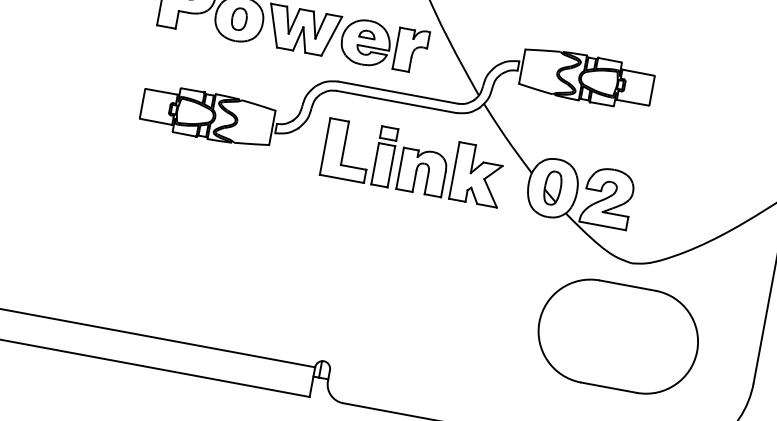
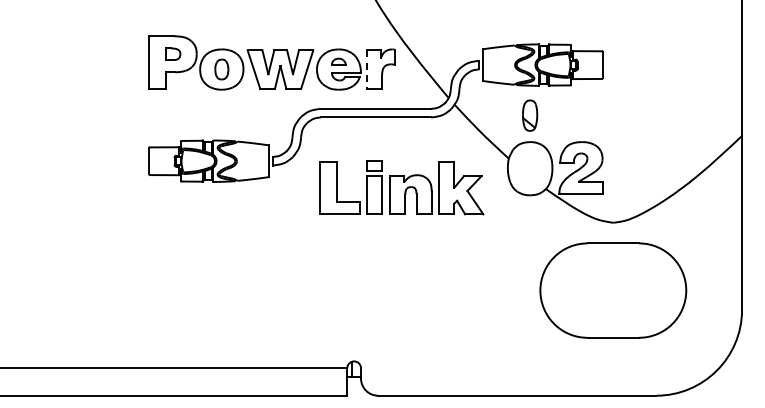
line: (396, 49) -> (367, 70), solid -> dashed
part: (413, 162) -> (401, 187), moved
part: (553, 188) -> (530, 115), moved

